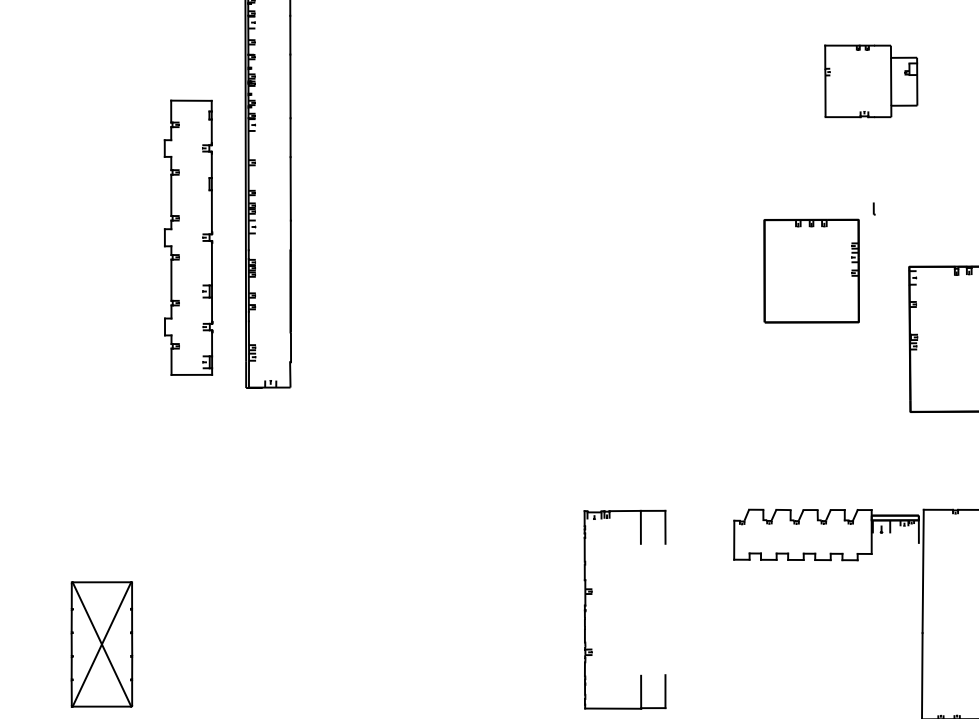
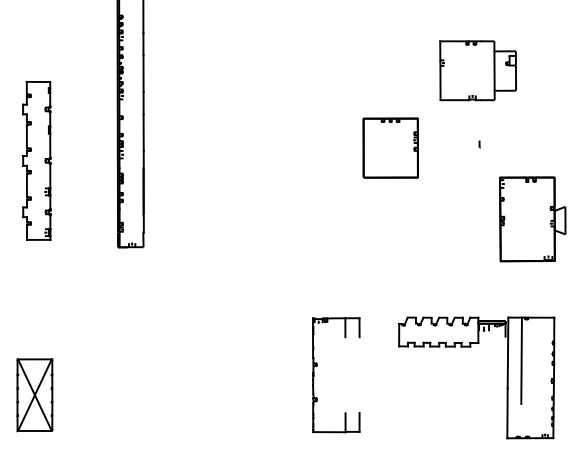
part: (870, 80) -> (477, 70), size x1.43
part: (187, 237) -> (36, 160), moved
part: (811, 270) -> (390, 147), moved
line: (946, 584) -> (521, 360), added

